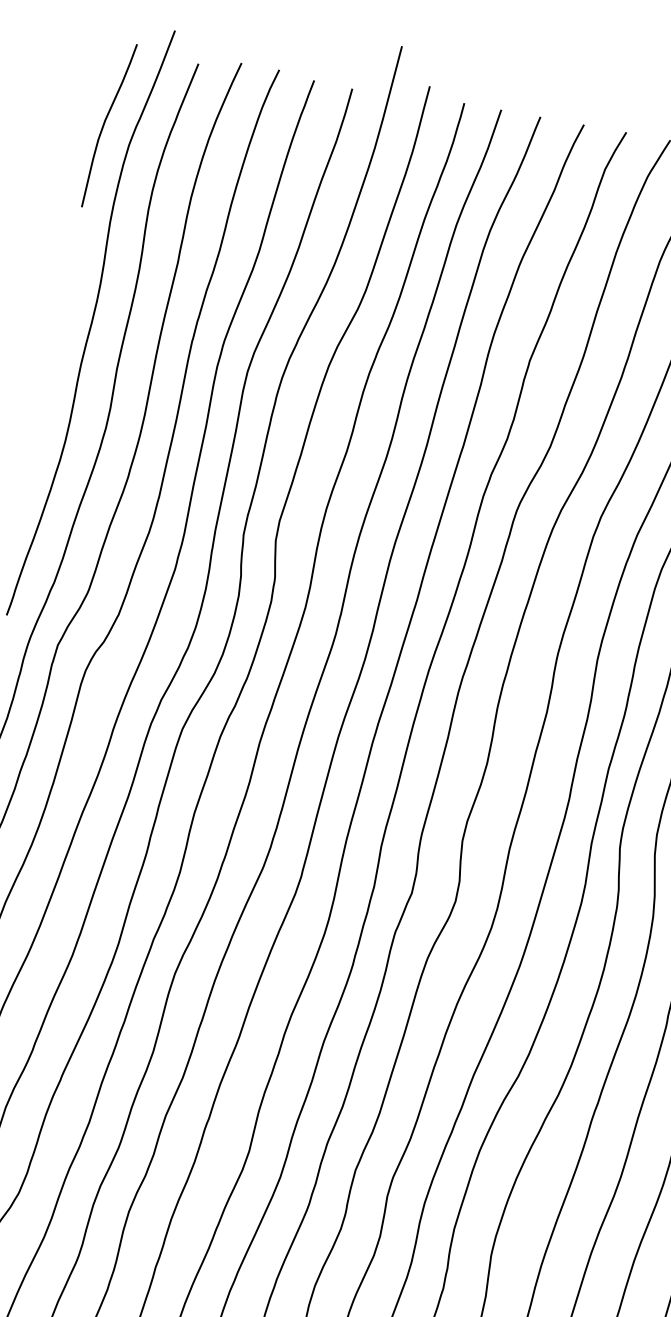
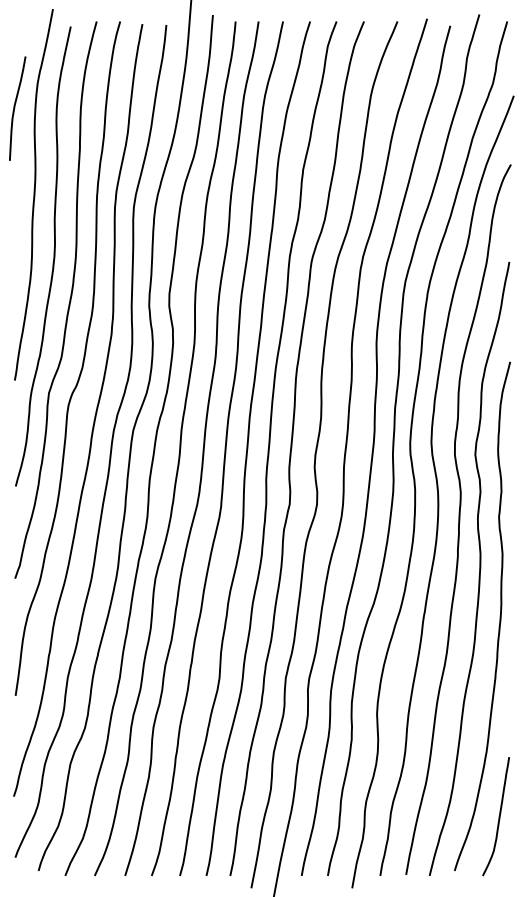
curve: (105, 124) -> (15, 108), moved

